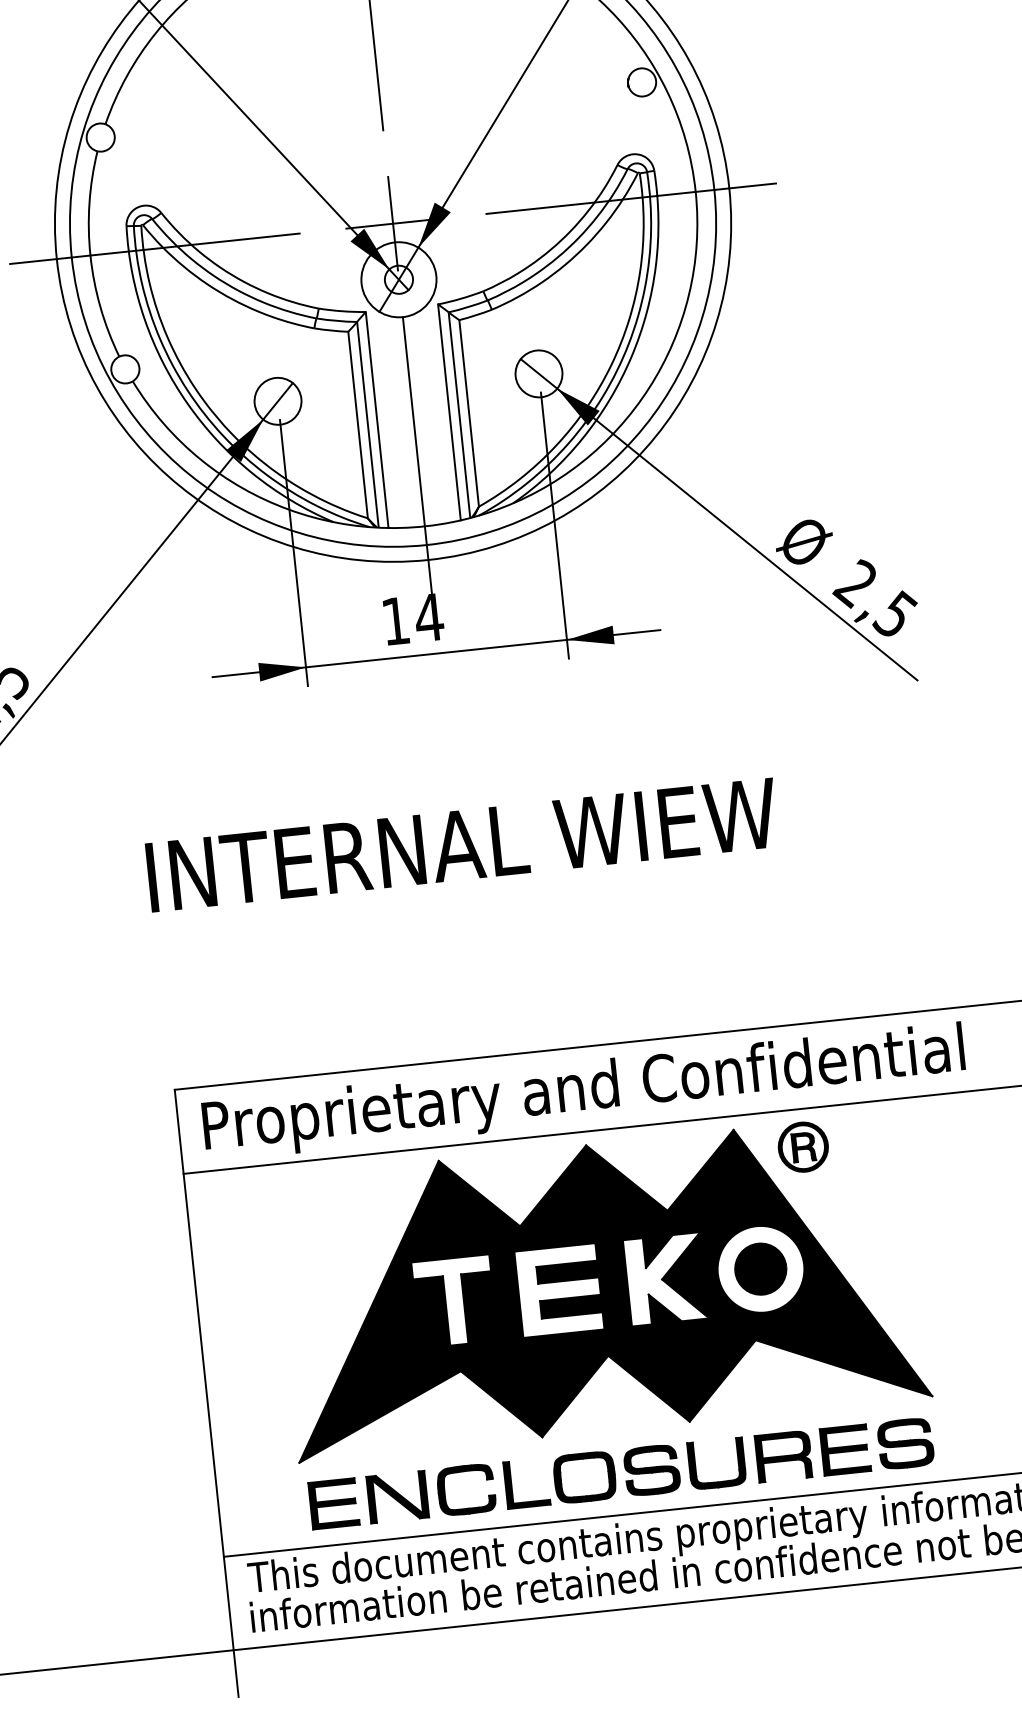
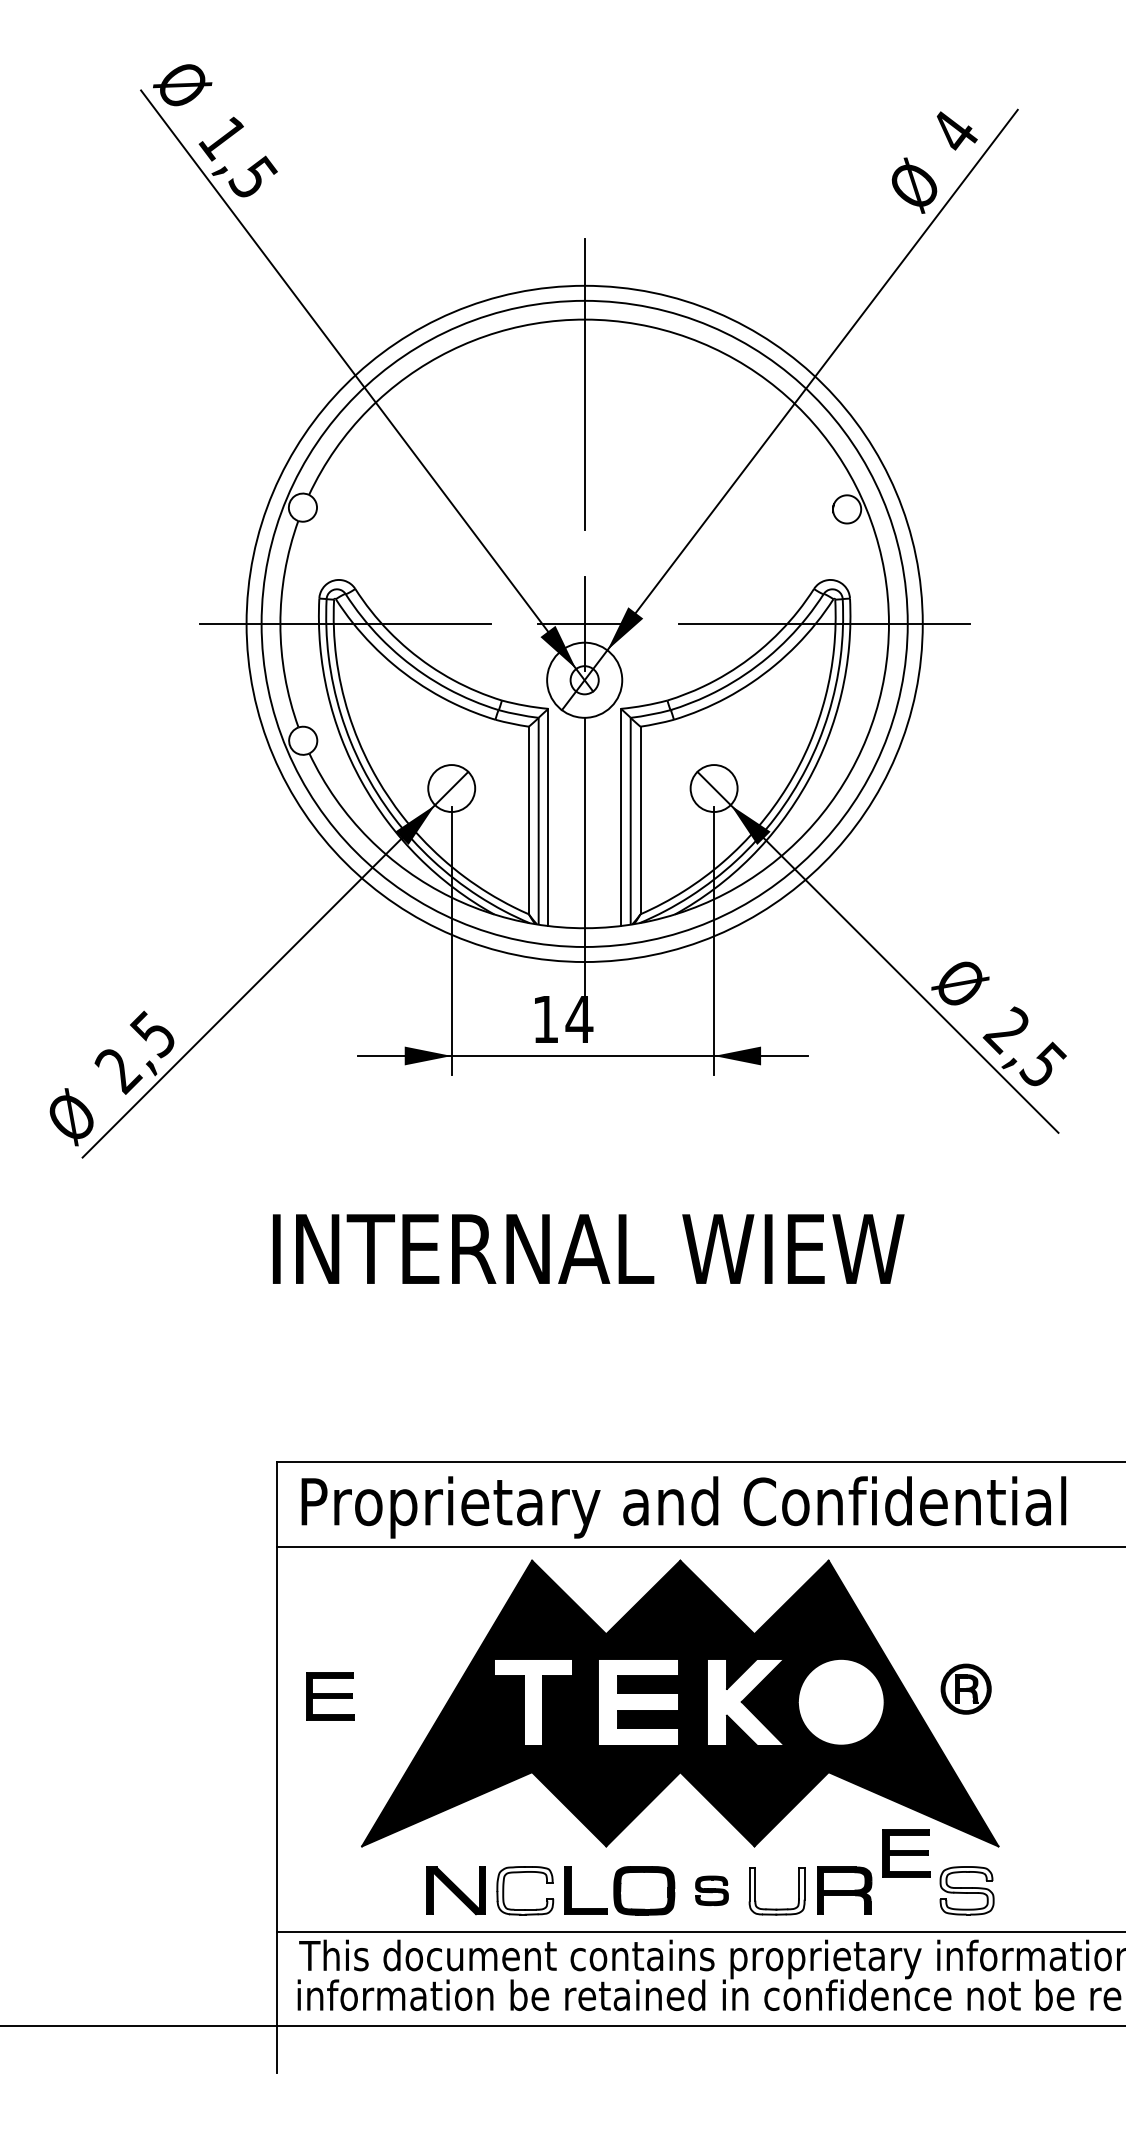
part: (802, 1146) -> (965, 1688), moved
part: (760, 1268) -> (840, 1701), removed
fill: (905, 1443) -> (966, 1890), removed
part: (845, 1449) -> (906, 1853), moved
fill: (716, 1463) -> (776, 1890), removed
part: (651, 1470) -> (711, 1890), size x0.6
fill: (466, 1489) -> (525, 1890), removed
part: (334, 1503) -> (330, 1696), moved

